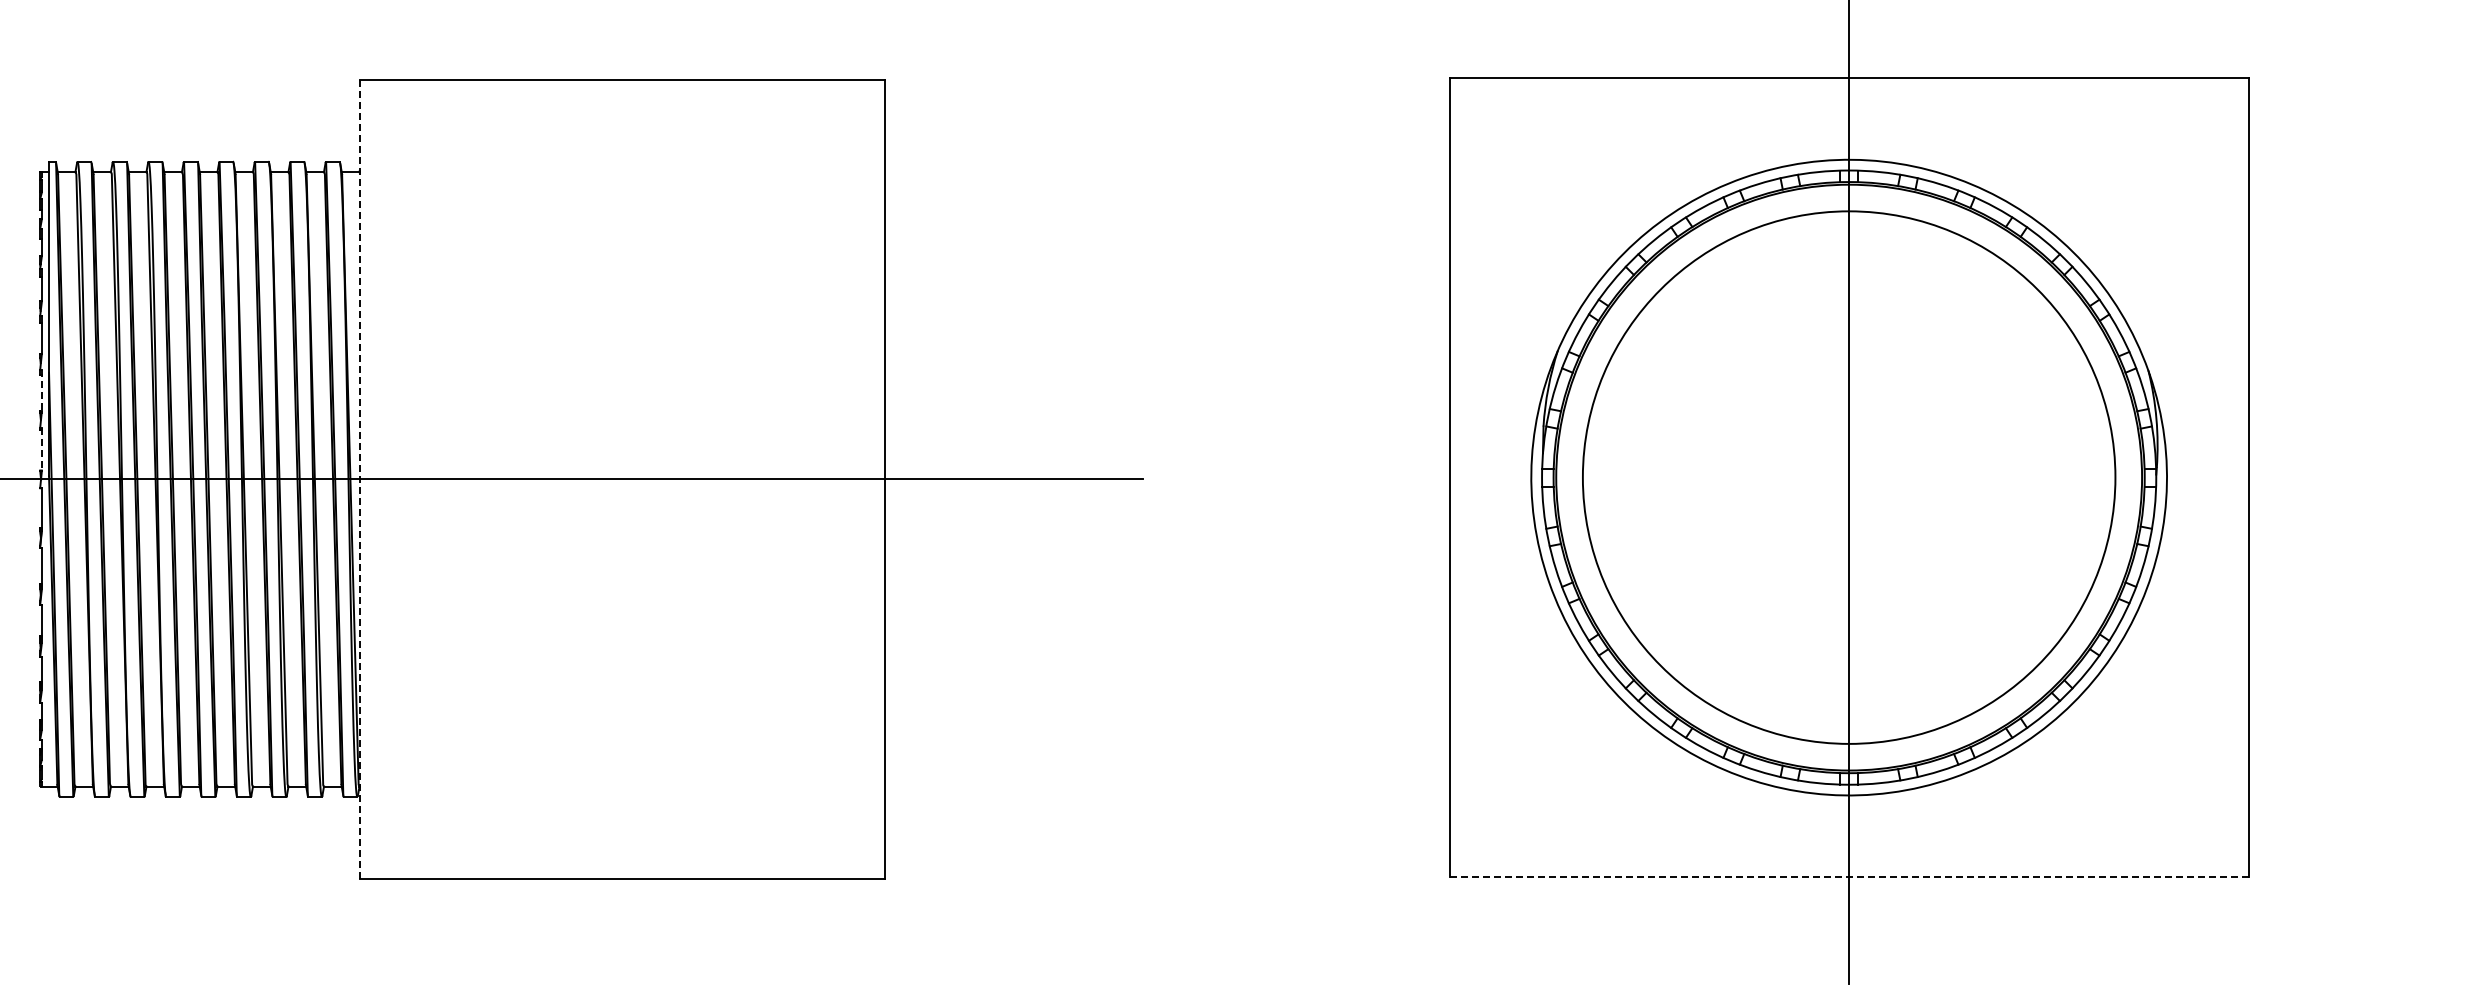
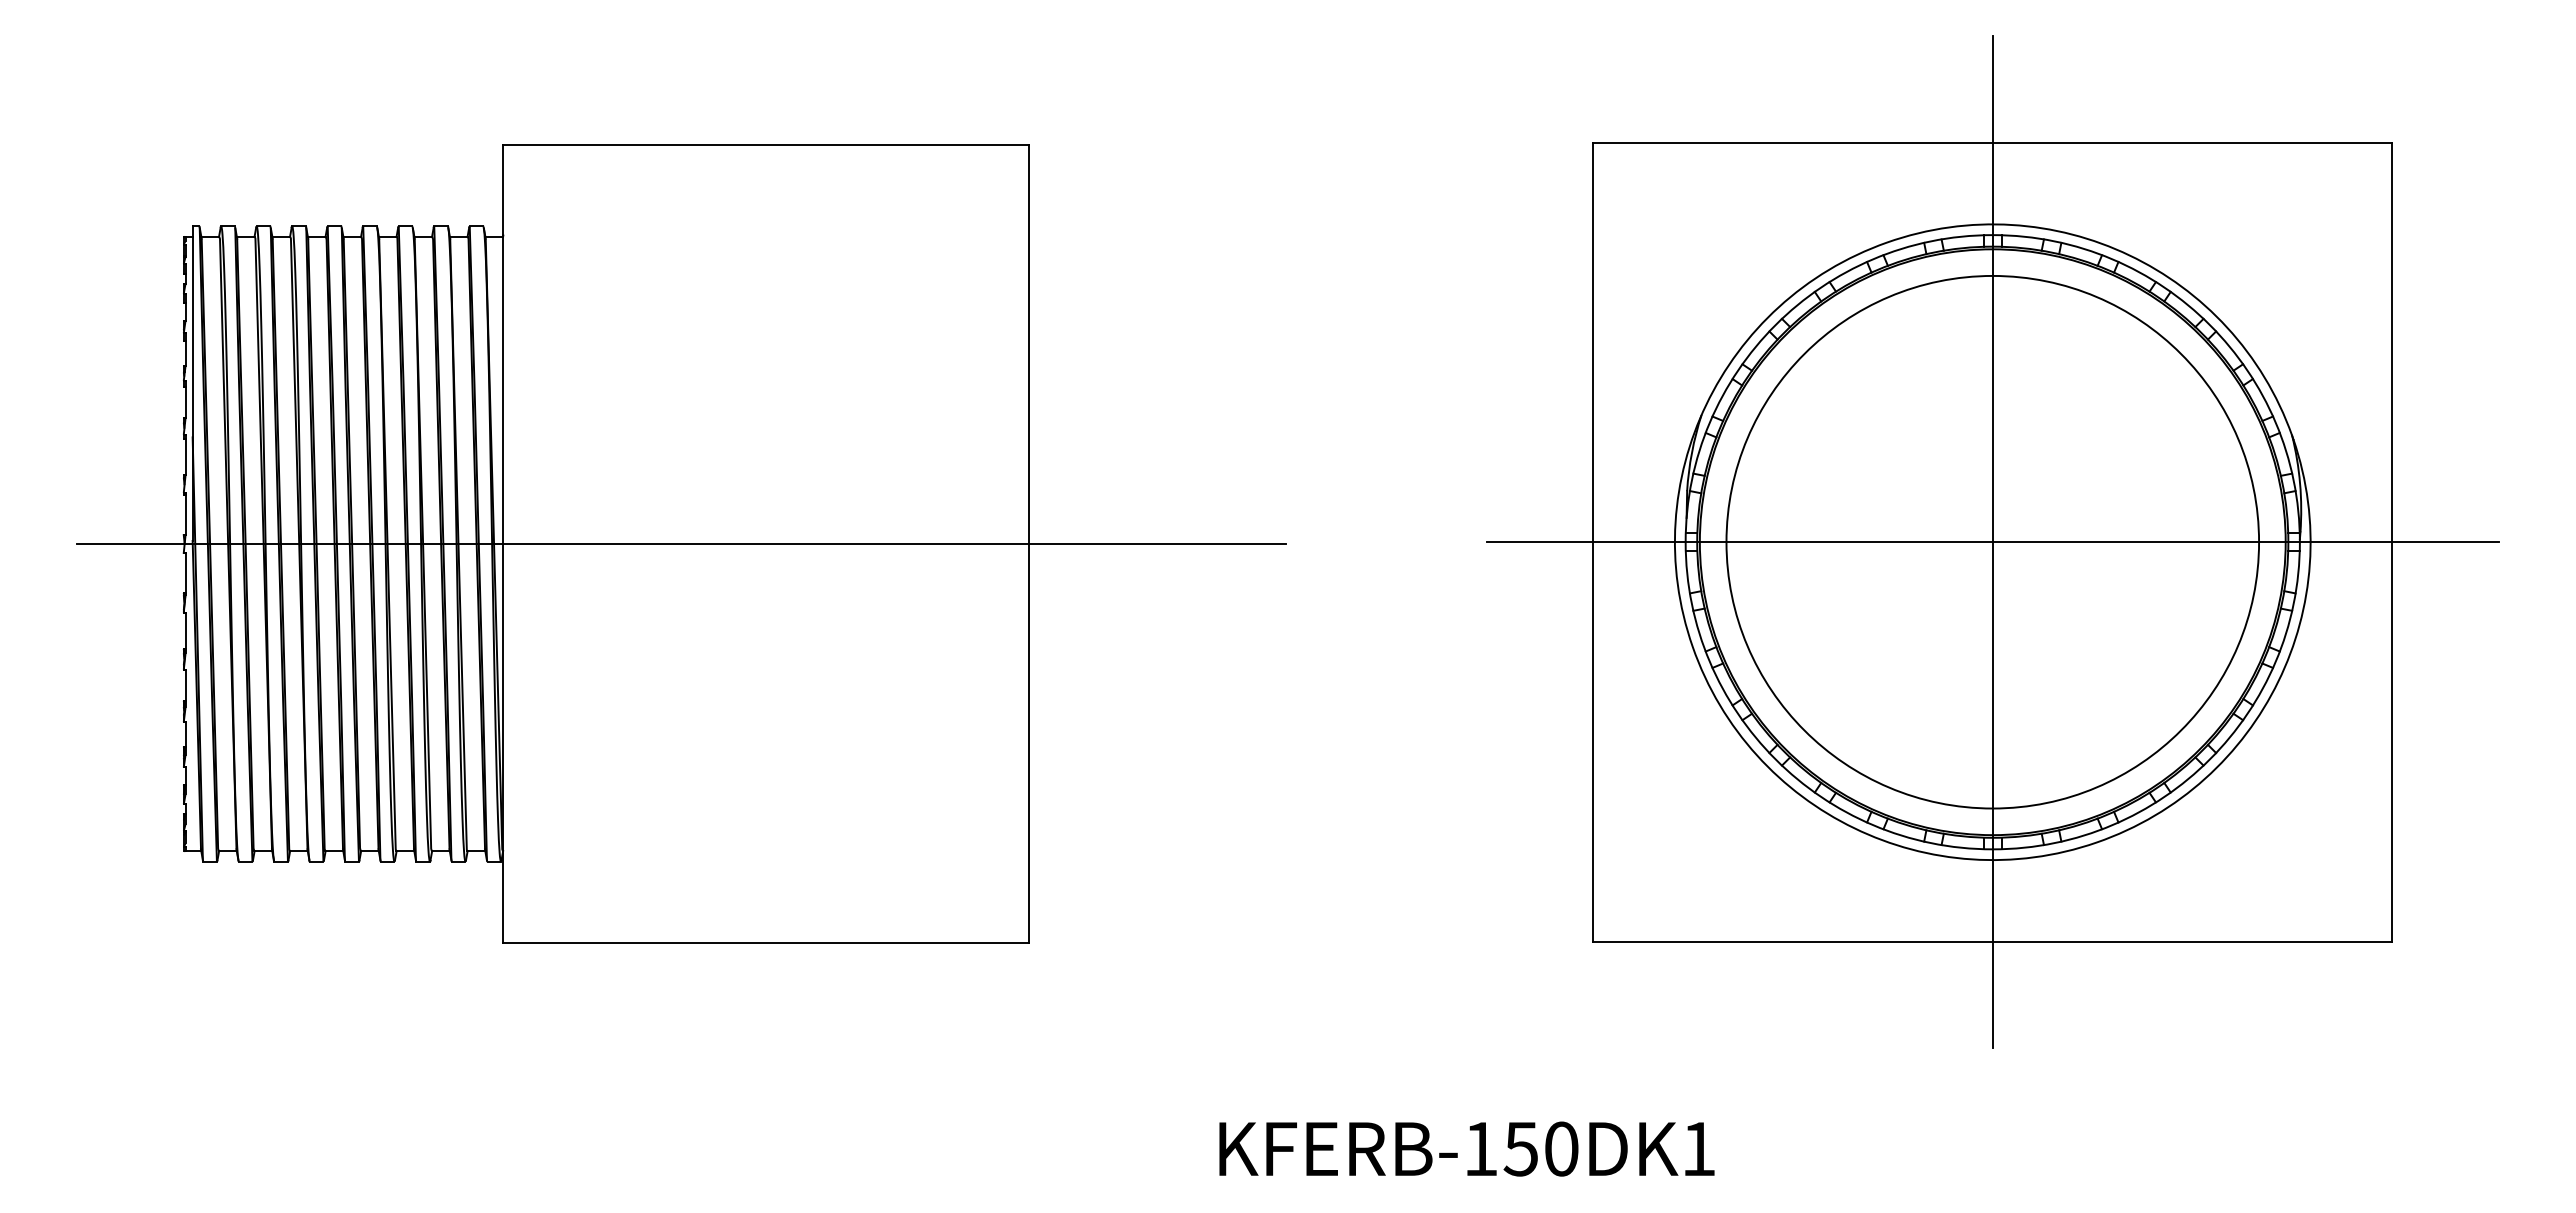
line: (41, 390) -> (185, 455), dashed -> solid
line: (41, 449) -> (185, 514), dashed -> solid
line: (1848, 477) -> (1992, 542), added
line: (359, 478) -> (503, 543), dashed -> solid
line: (1849, 876) -> (1993, 941), dashed -> solid

